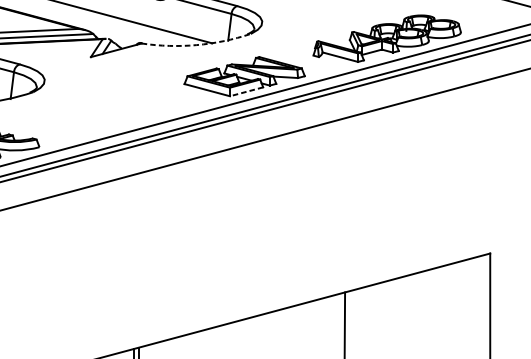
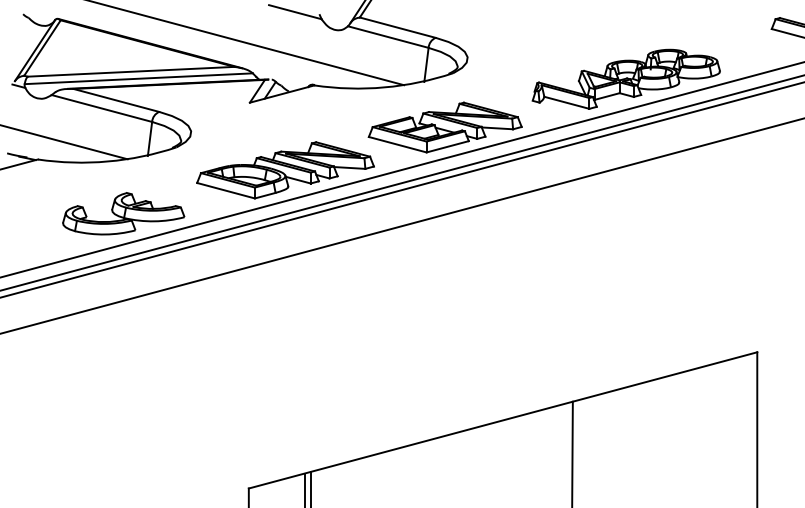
arc: (196, 45) -> (384, 87), dashed -> solid
line: (246, 91) -> (447, 146), dashed -> solid
part: (118, 110) -> (285, 170), added

